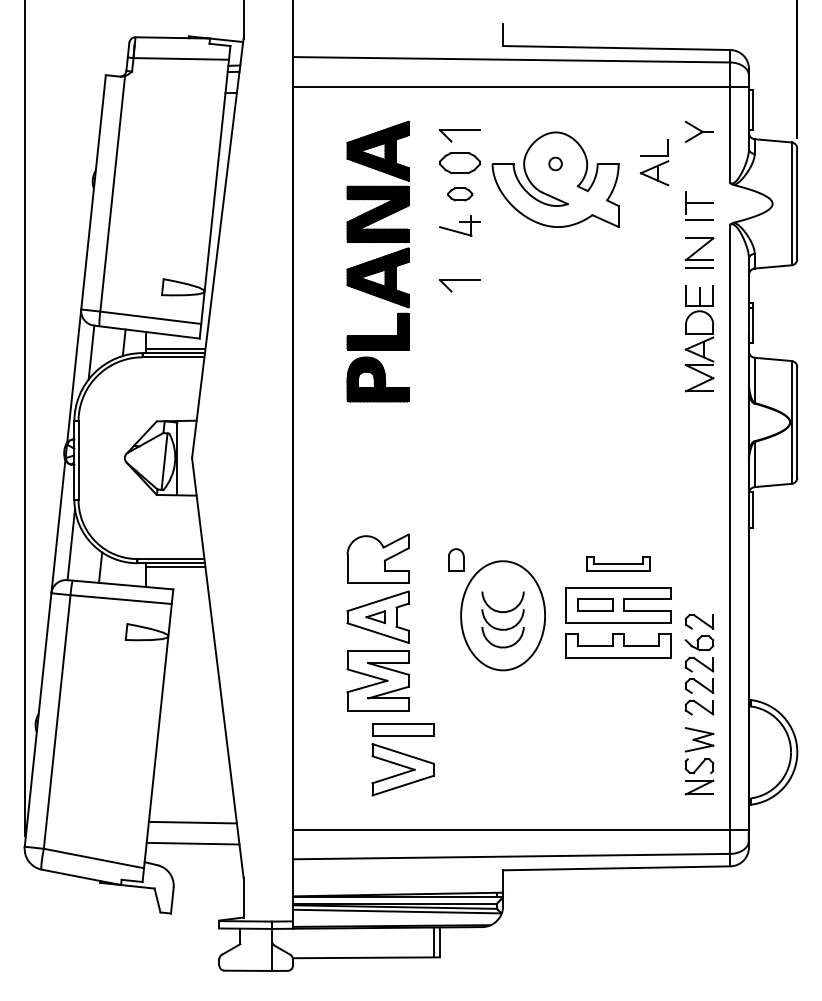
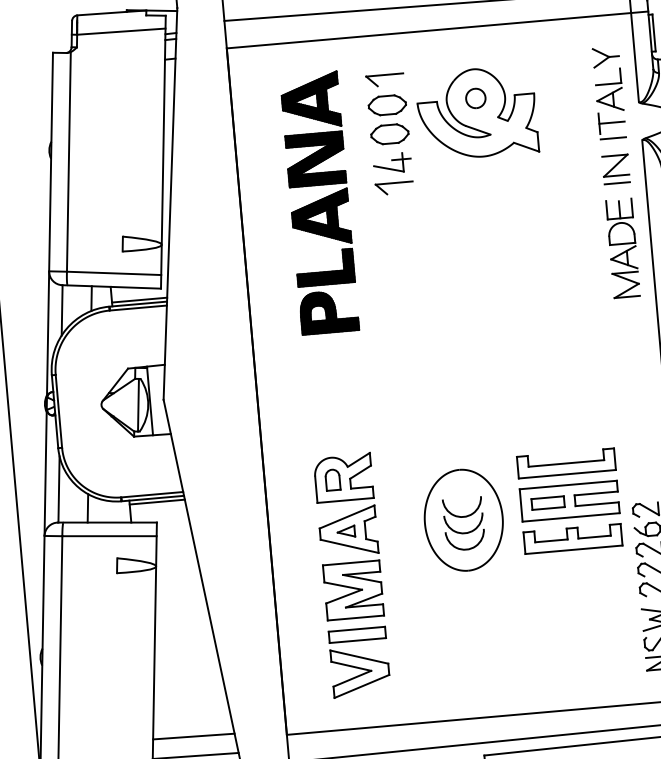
part: (654, 162) -> (609, 90), moved
part: (555, 163) -> (475, 98), size x1.67
part: (460, 194) -> (390, 134), size x1.67
part: (459, 285) -> (394, 188), moved
part: (456, 559) -> (333, 479), moved
part: (618, 564) -> (566, 463), size x1.67
part: (402, 759) -> (359, 662), moved

